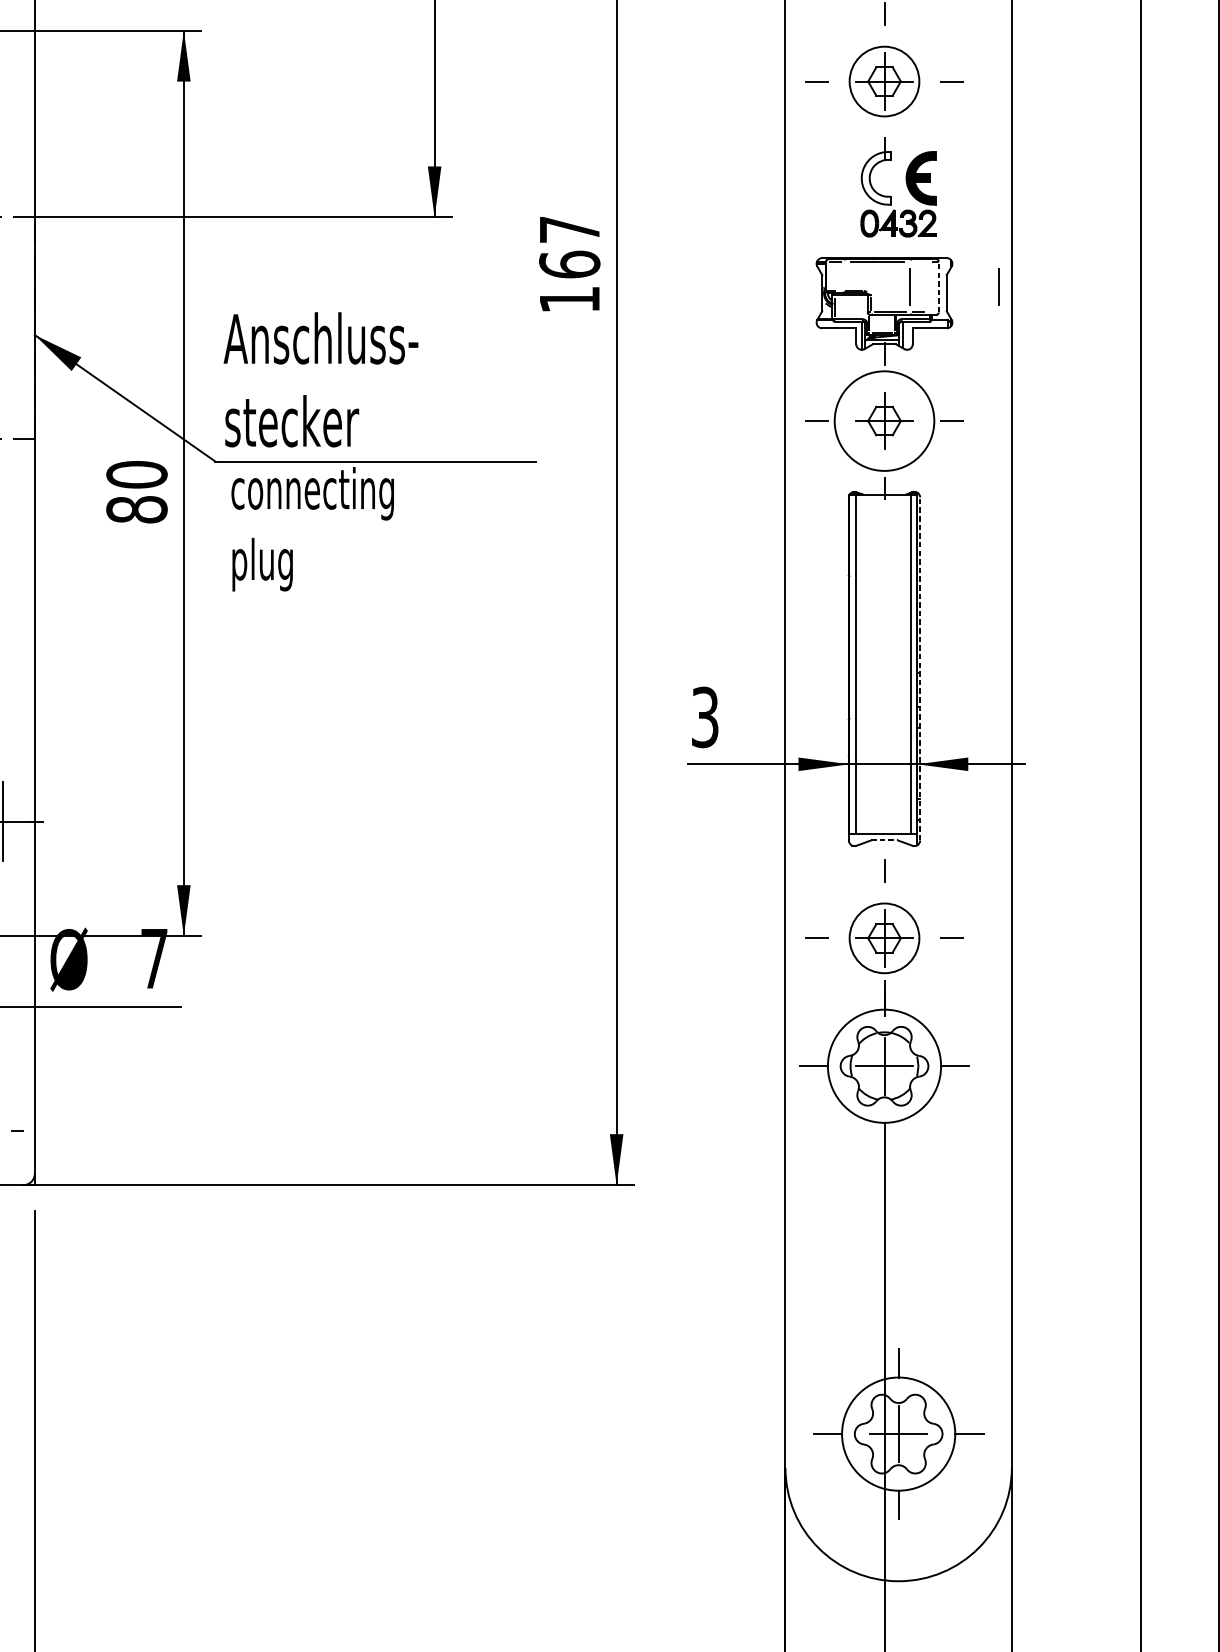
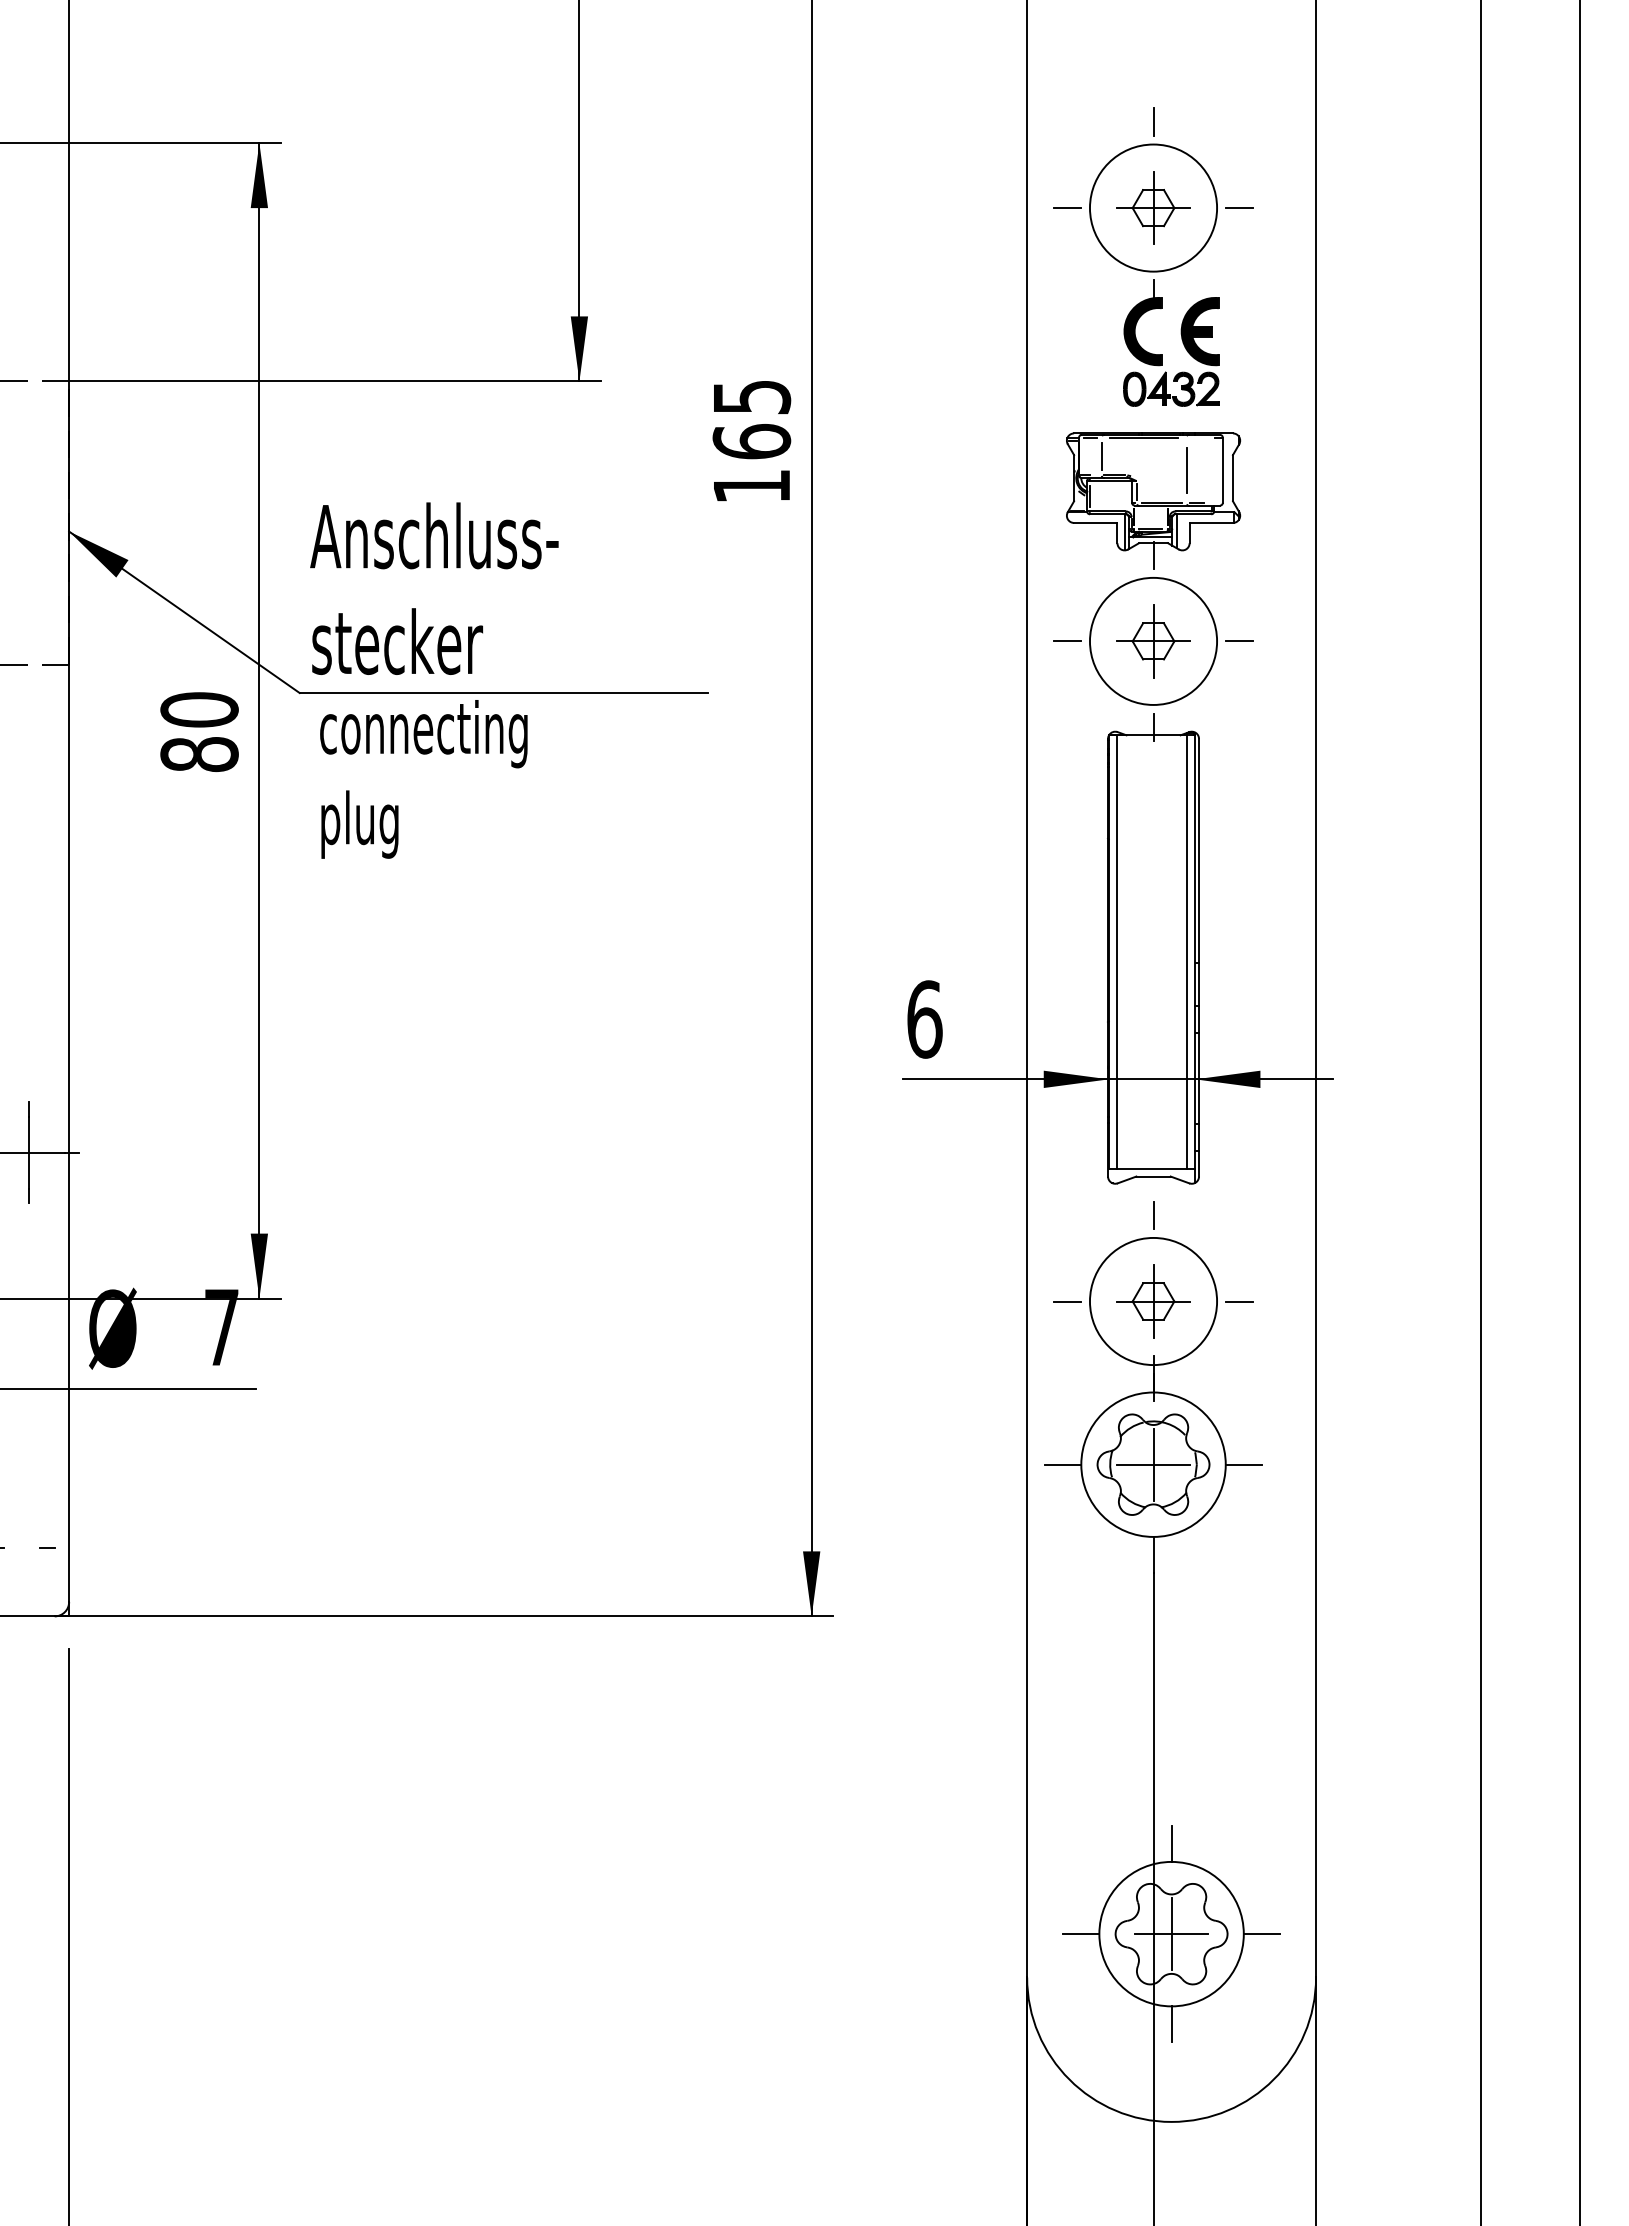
circle: (884, 81) -> (1153, 207), size x1.43
fill: (875, 178) -> (1142, 331), added
text: (570, 229) -> (752, 397), 167 -> 165
line: (843, 276) -> (1101, 456), added
line: (938, 286) -> (1222, 469), dashed -> solid
line: (998, 287) -> (1299, 470), removed
line: (920, 668) -> (1199, 957), dashed -> solid
text: (705, 717) -> (924, 1019), 3 -> 6
line: (885, 840) -> (1154, 1176), dashed -> solid
circle: (884, 938) -> (1153, 1301), size x1.43

